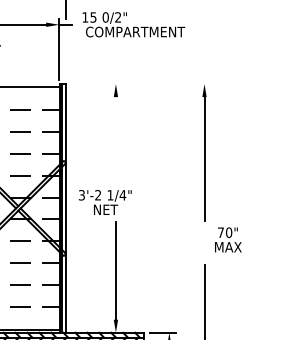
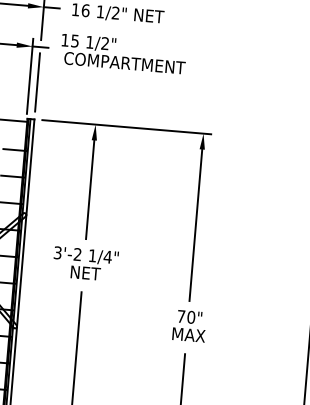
text: (105, 17) -> (89, 42), 0/2" -> 1/2"
line: (65, 53) -> (37, 82), added
line: (141, 84) -> (126, 127), added
line: (115, 137) -> (89, 189), added
text: (104, 202) -> (84, 264), moved
text: (228, 239) -> (189, 325), moved

